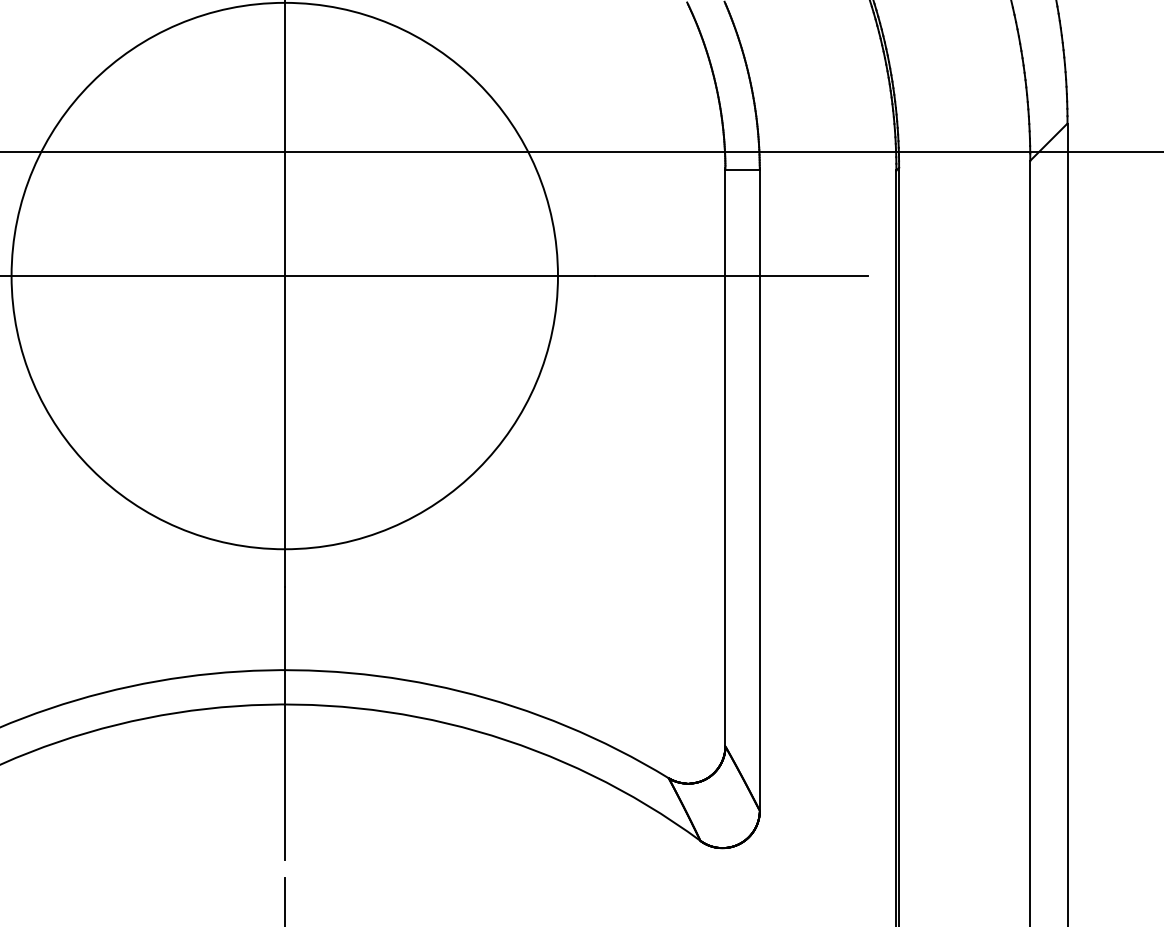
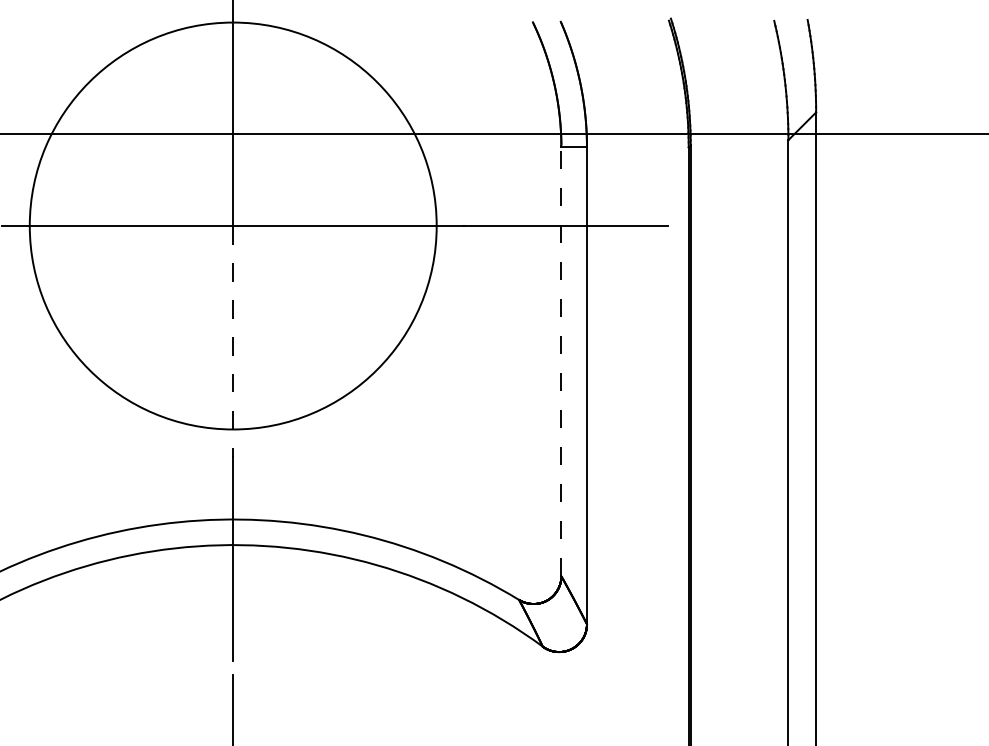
line: (285, 431) -> (233, 341), solid -> dashed
line: (725, 457) -> (561, 361), solid -> dashed

